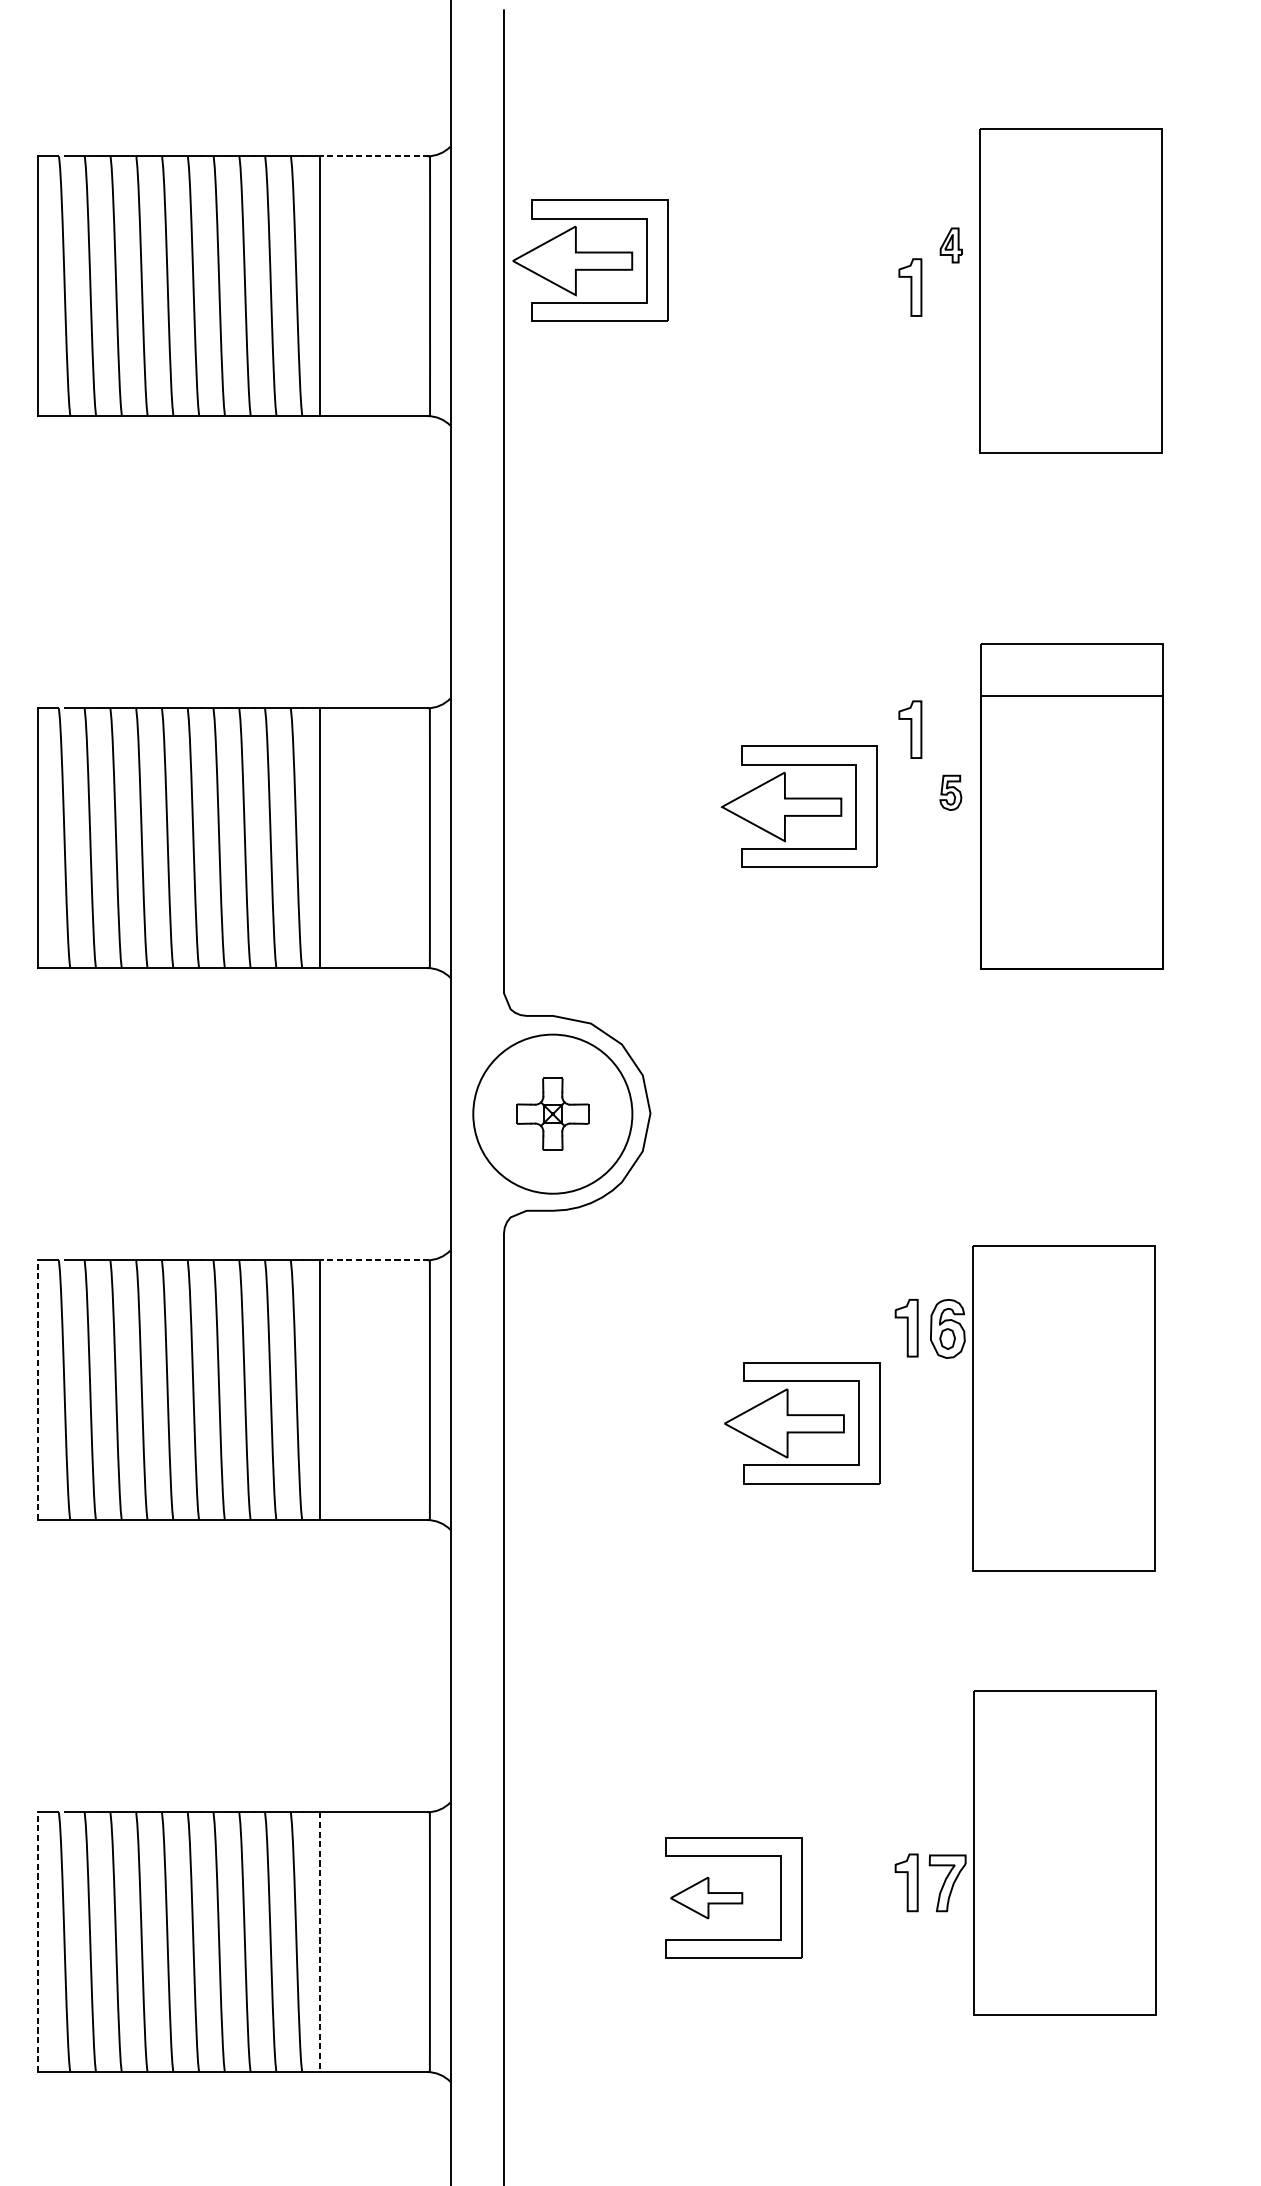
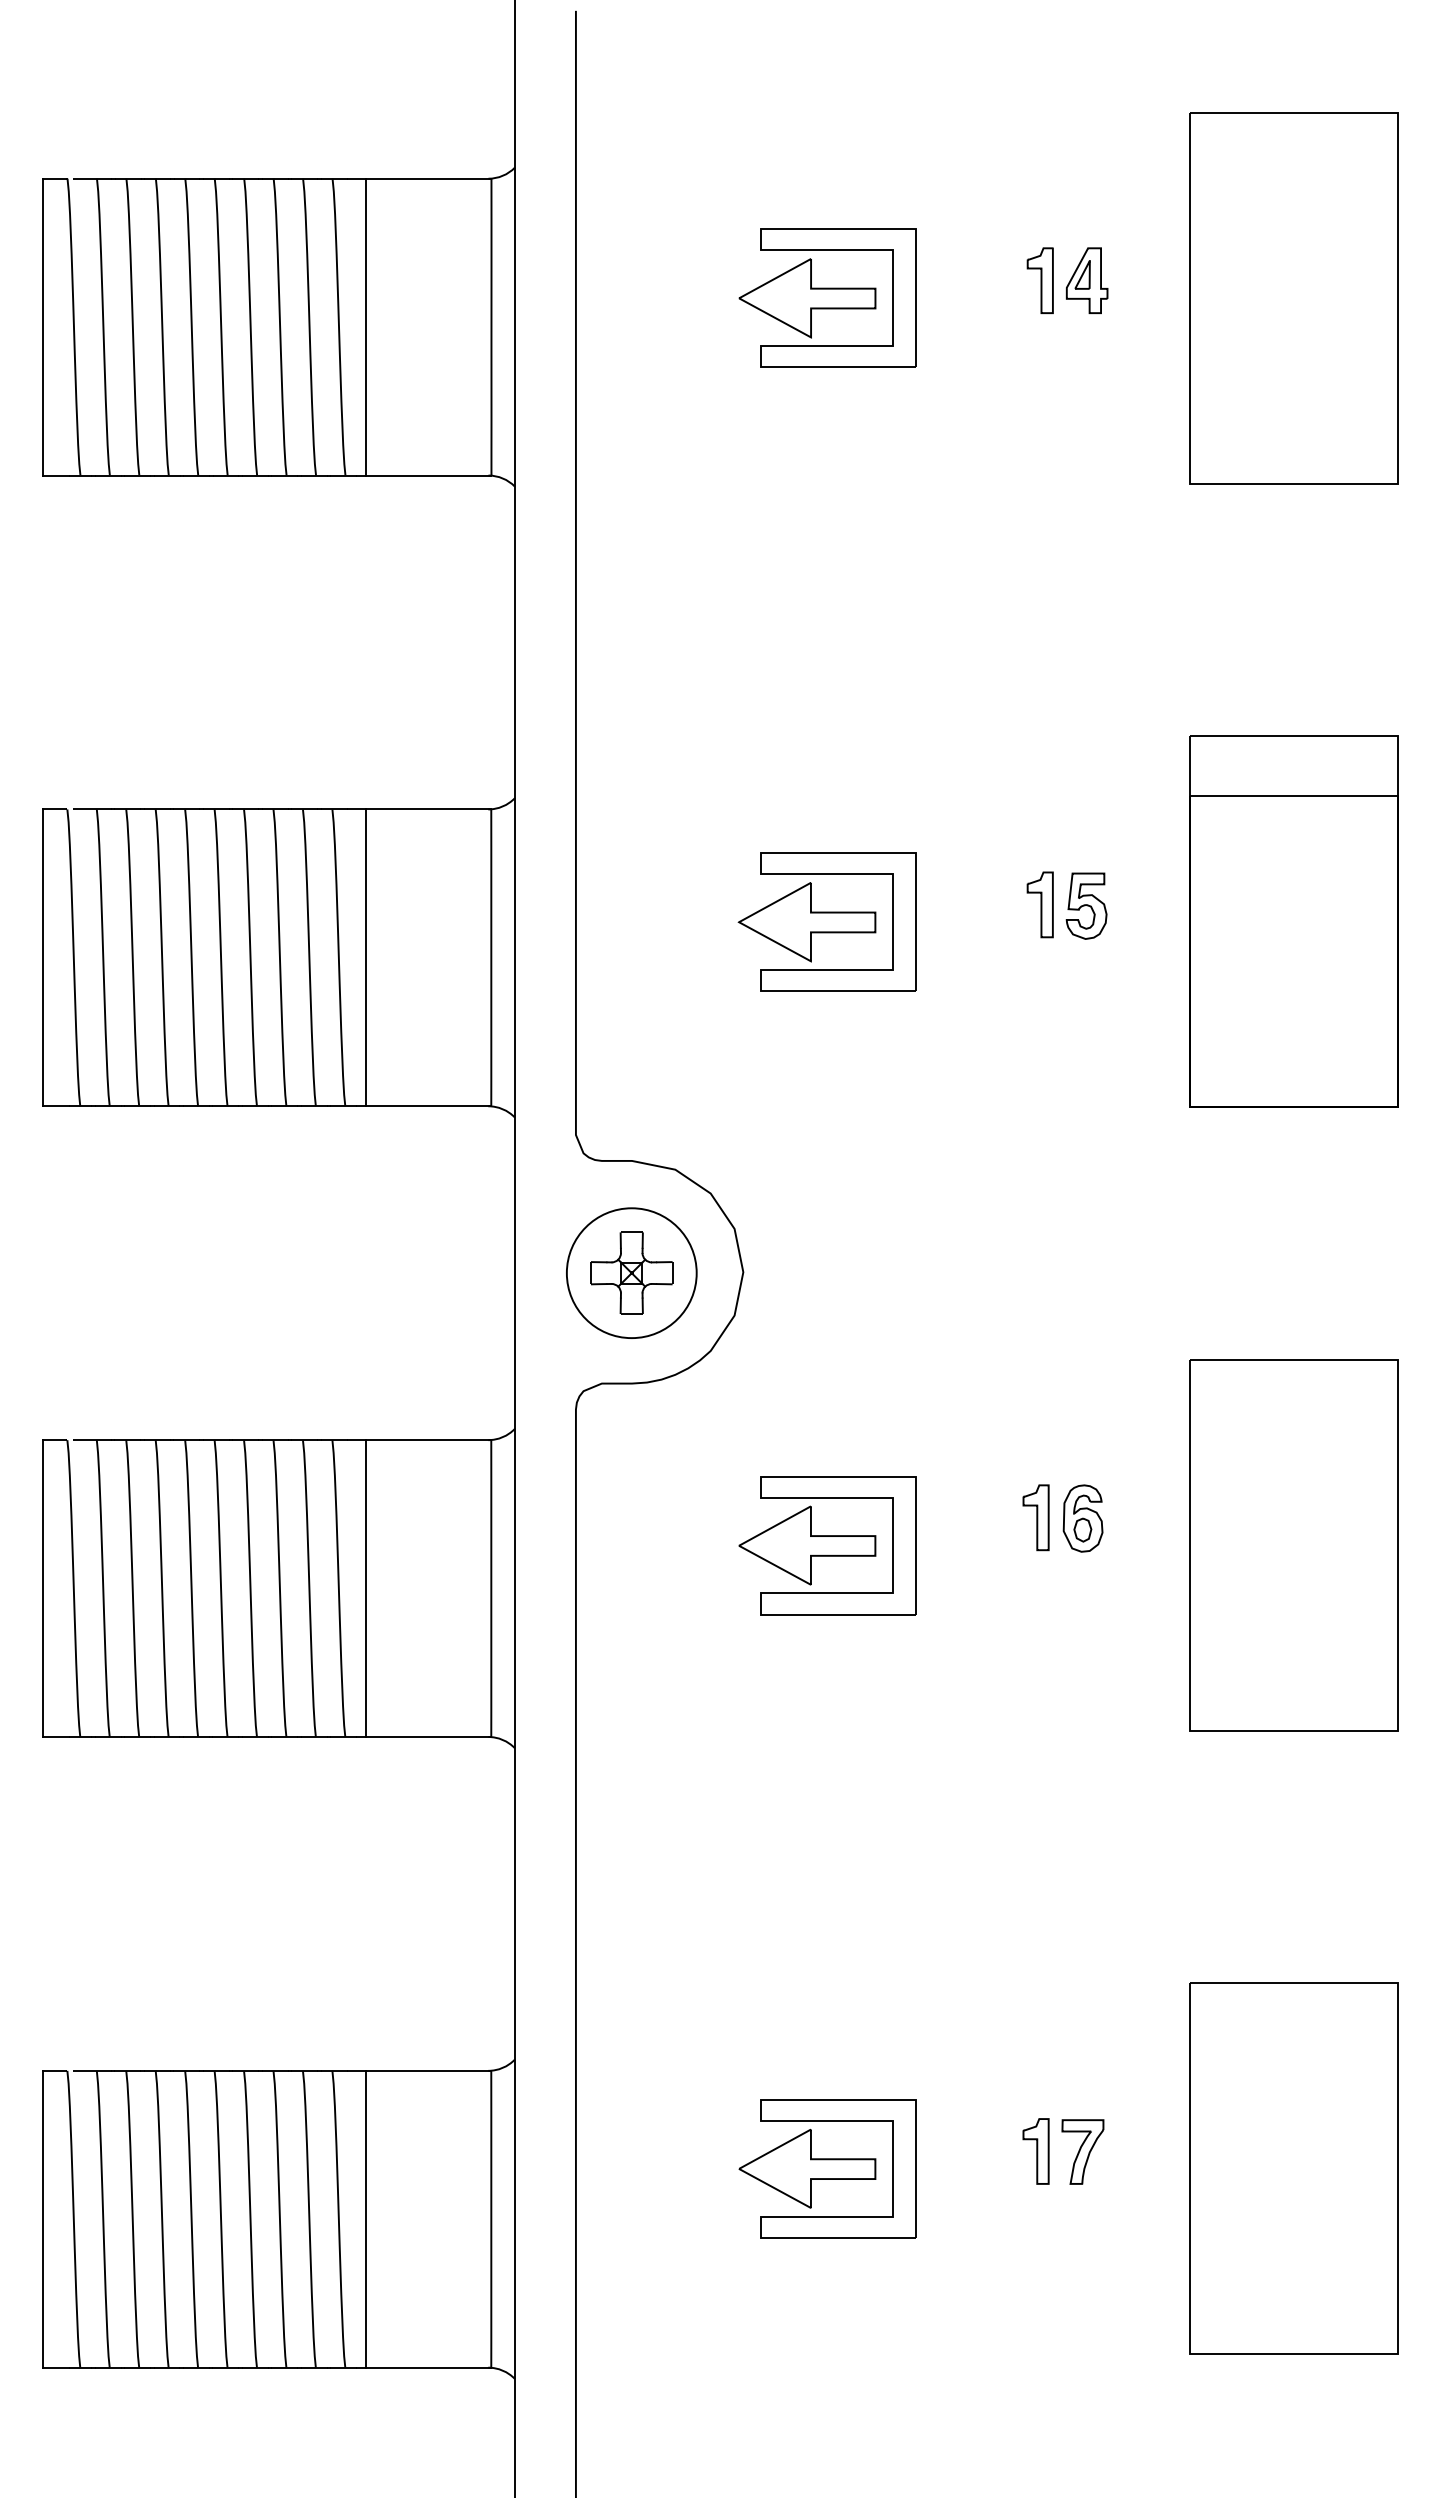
line: (374, 156) -> (427, 178), dashed -> solid
part: (950, 245) -> (1086, 280), size x1.67
part: (590, 260) -> (827, 297), moved
part: (909, 287) -> (1039, 280), moved
part: (1070, 290) -> (1293, 298), moved
part: (909, 729) -> (1039, 904), moved
part: (950, 792) -> (1086, 905), size x1.67
part: (798, 806) -> (826, 921), moved
part: (1071, 806) -> (1293, 921), moved
circle: (552, 1114) -> (631, 1273), size x0.71
line: (374, 1260) -> (427, 1440), dashed -> solid
line: (37, 1390) -> (43, 1588), dashed -> solid
part: (1063, 1408) -> (1293, 1545), moved
part: (802, 1423) -> (827, 1545), moved
part: (1064, 1853) -> (1293, 2168), moved
part: (706, 1897) -> (807, 2168), size x1.67
line: (37, 1941) -> (43, 2218), dashed -> solid
line: (319, 1942) -> (365, 2219), dashed -> solid

